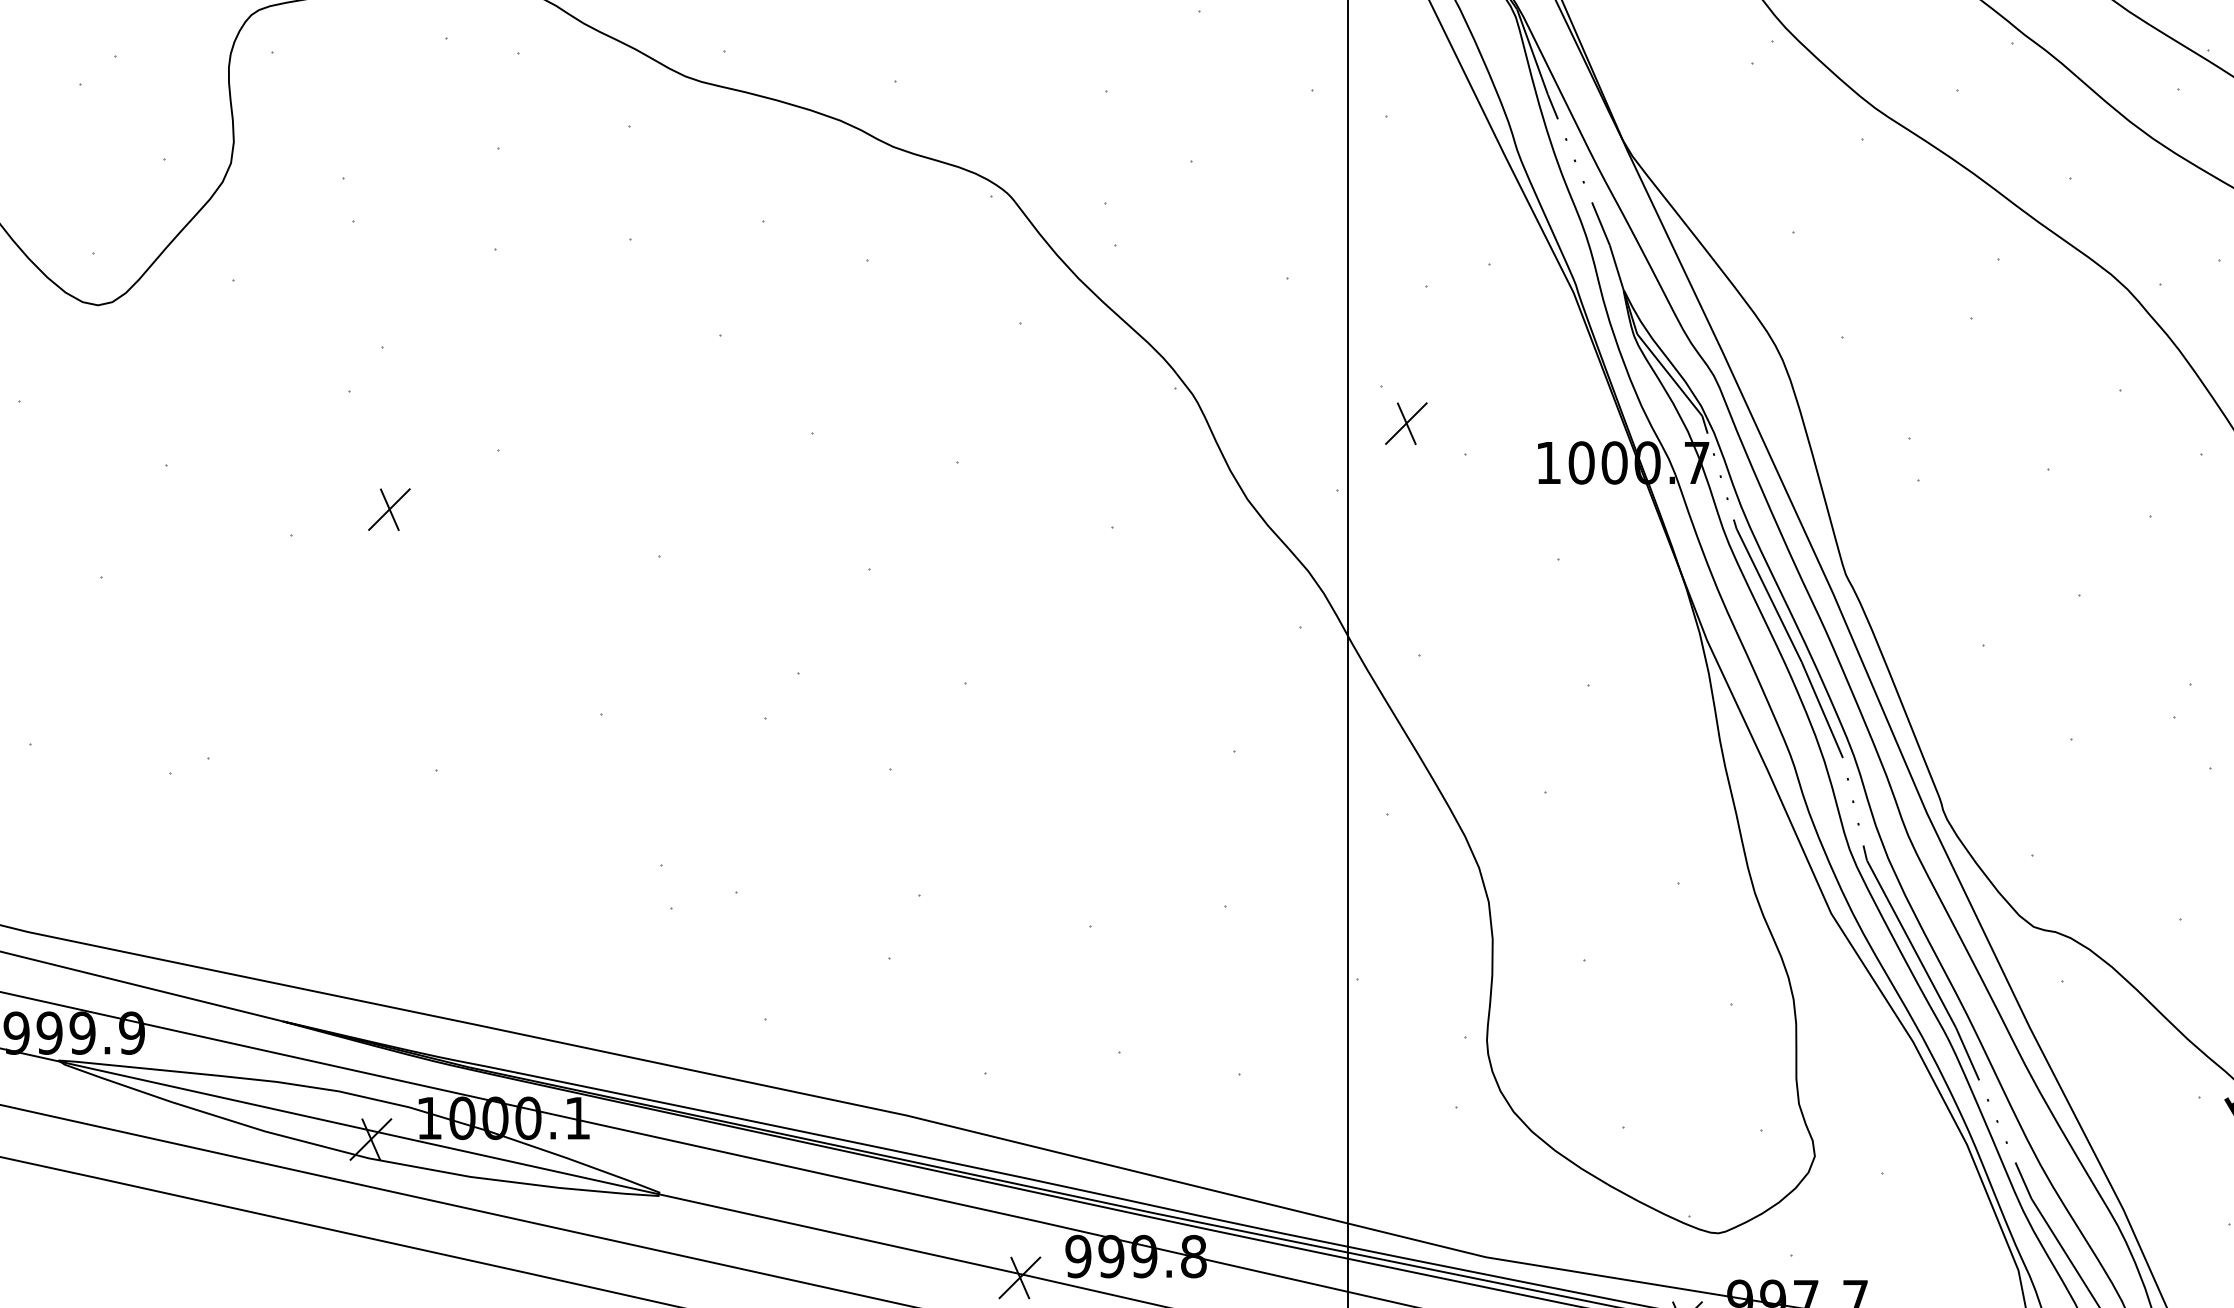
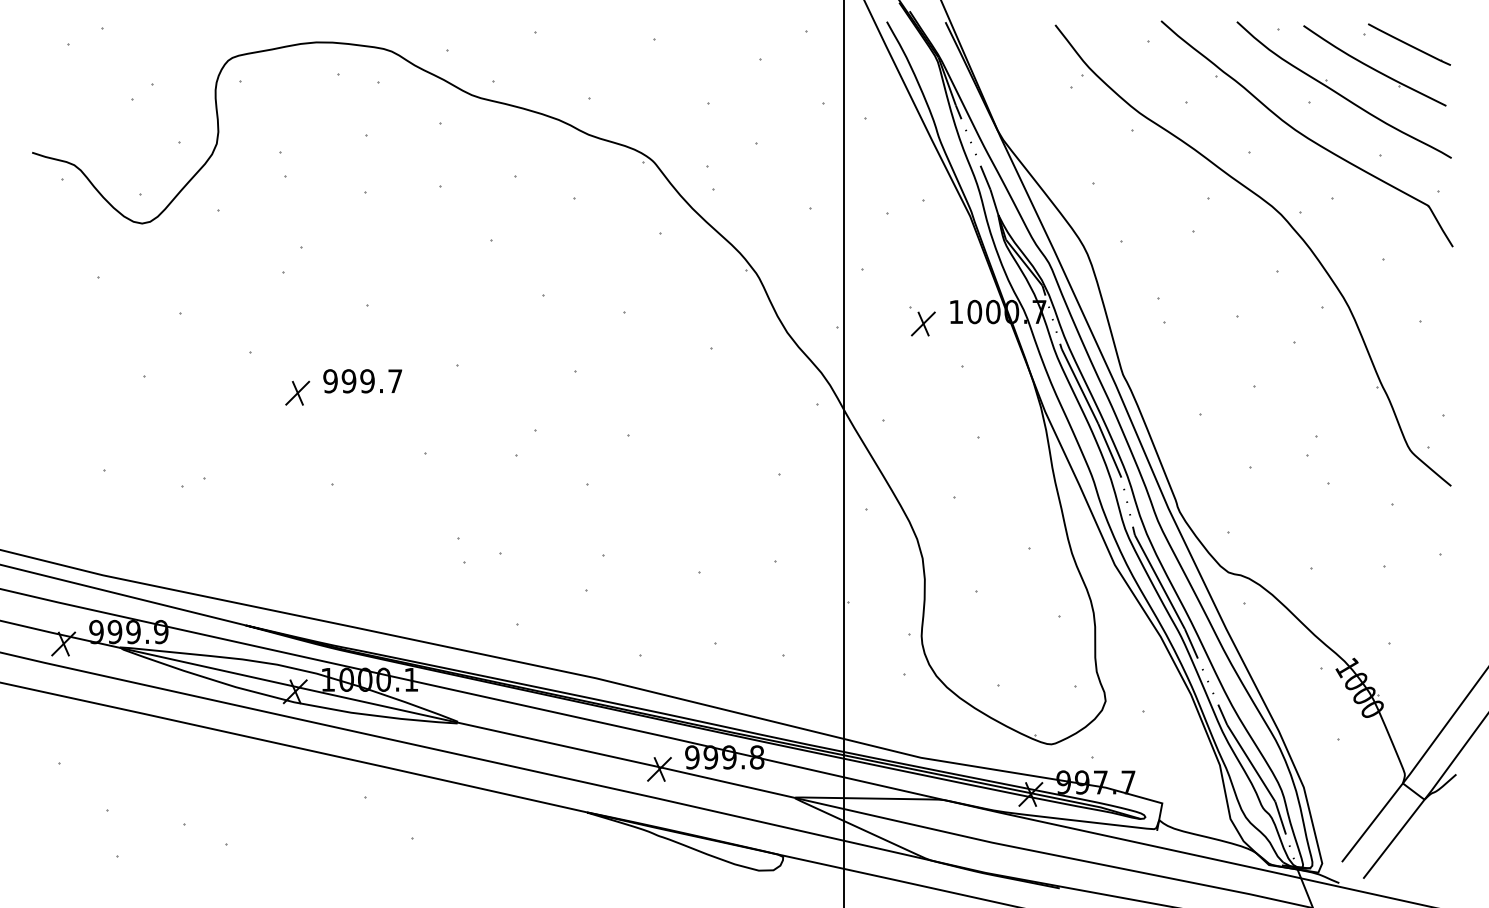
part: (1406, 422) -> (923, 323), moved
part: (389, 508) -> (297, 392), moved
part: (490, 586) -> (362, 381), added

